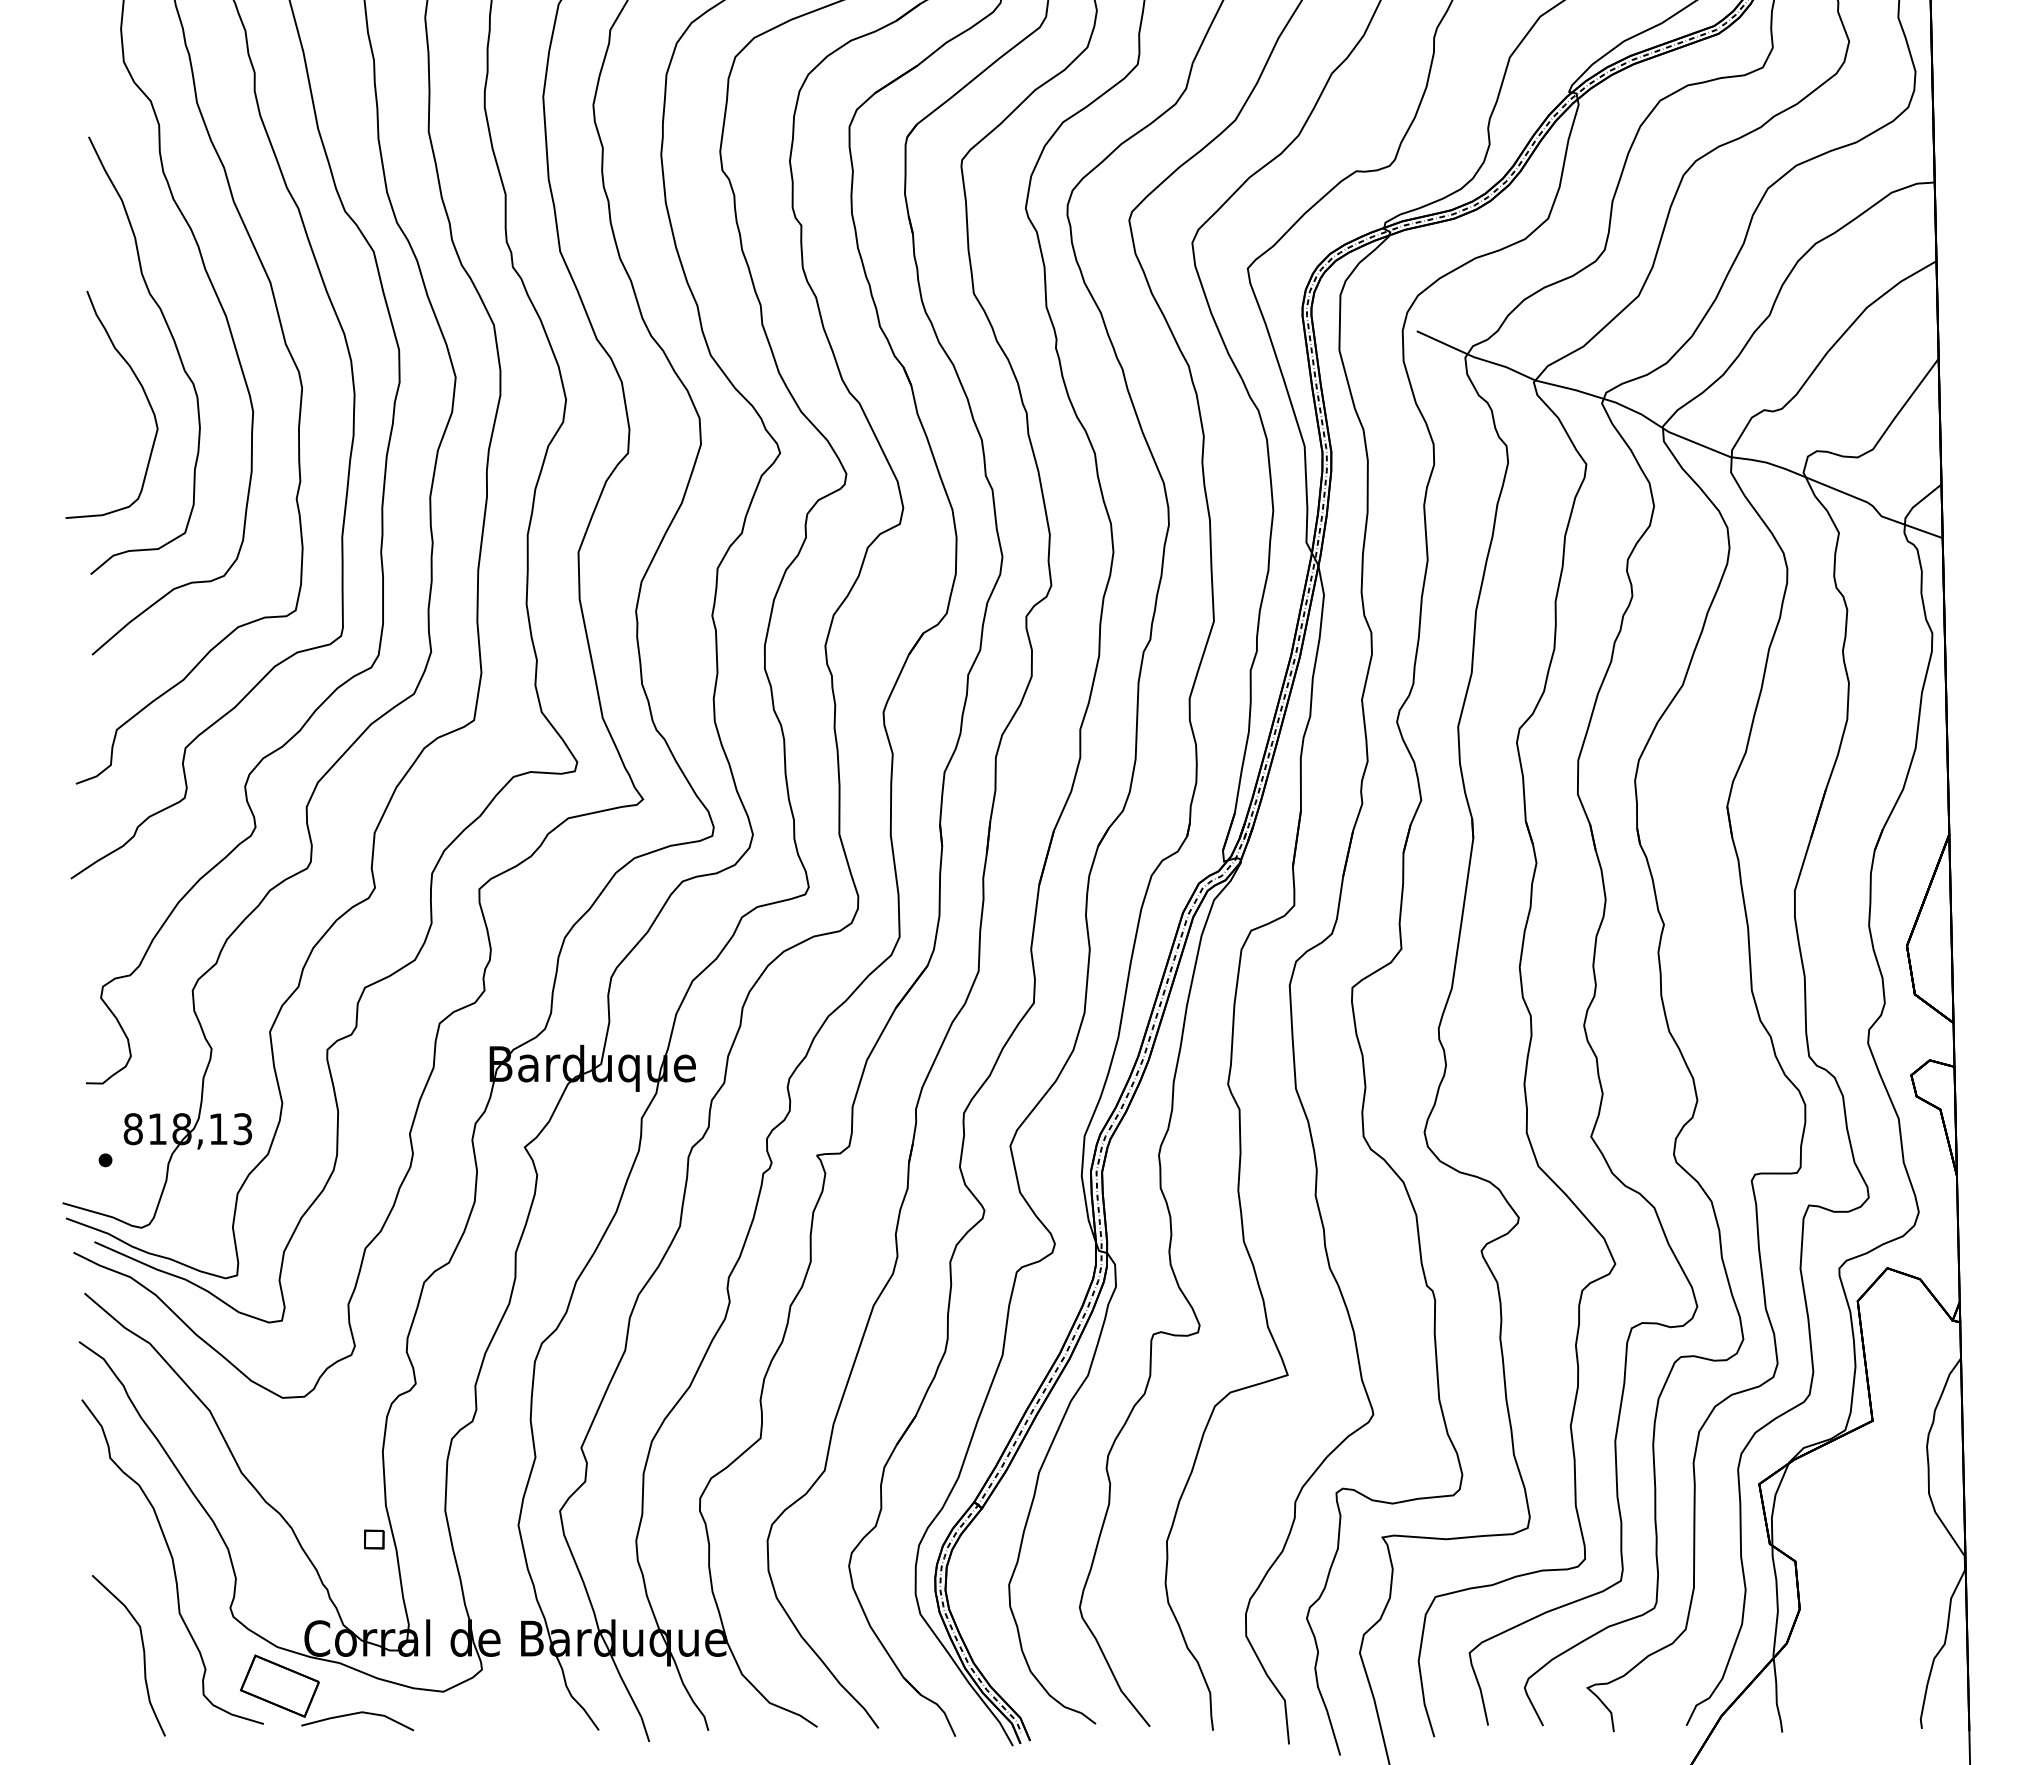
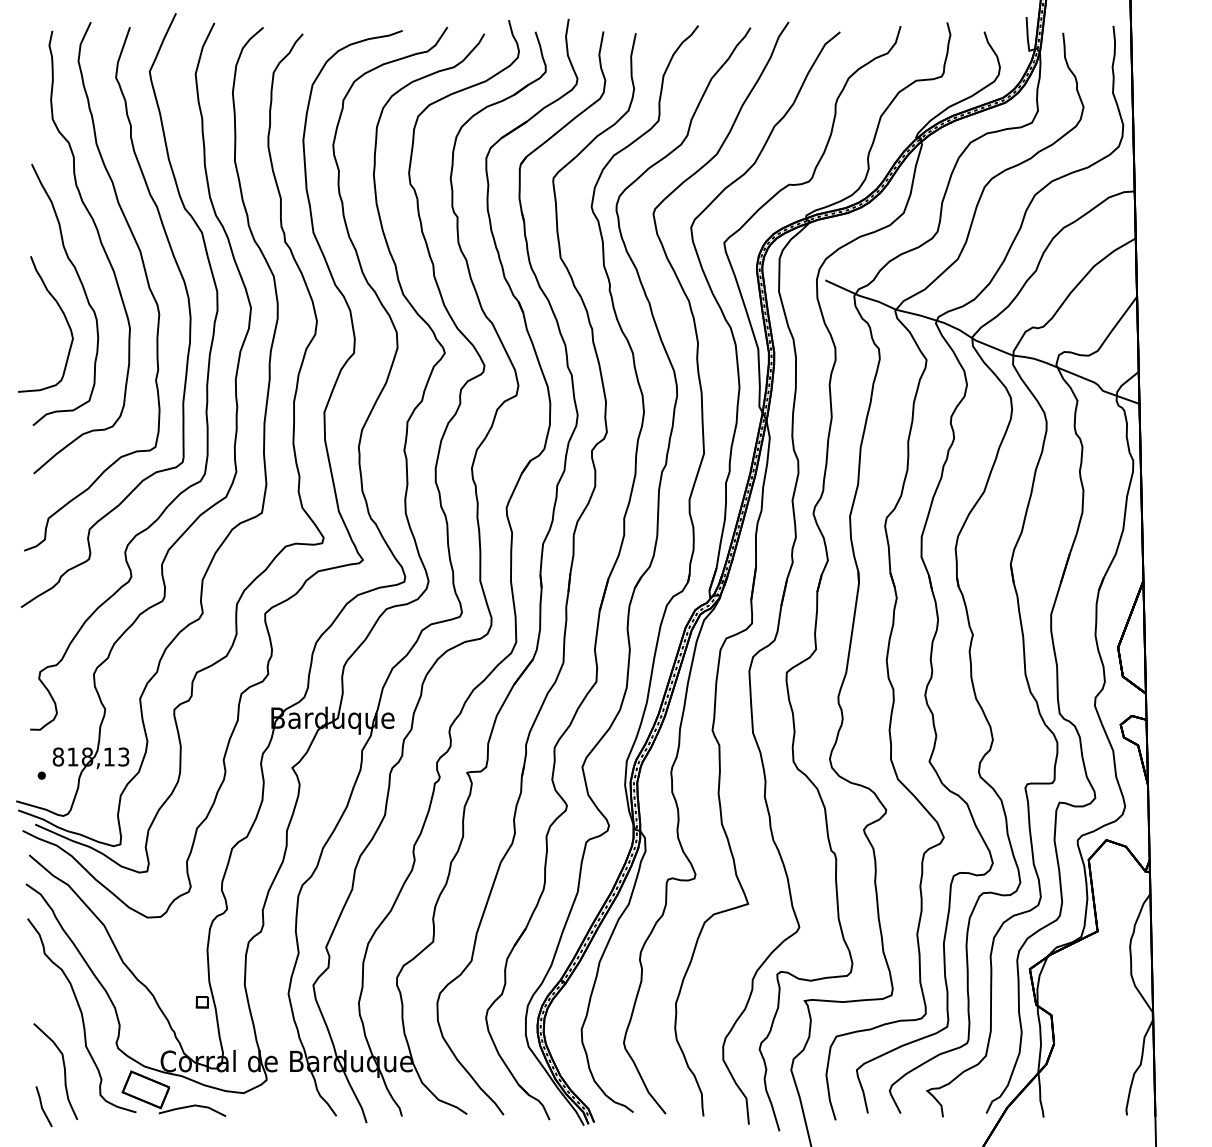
line: (106, 1714) -> (42, 1106), added

